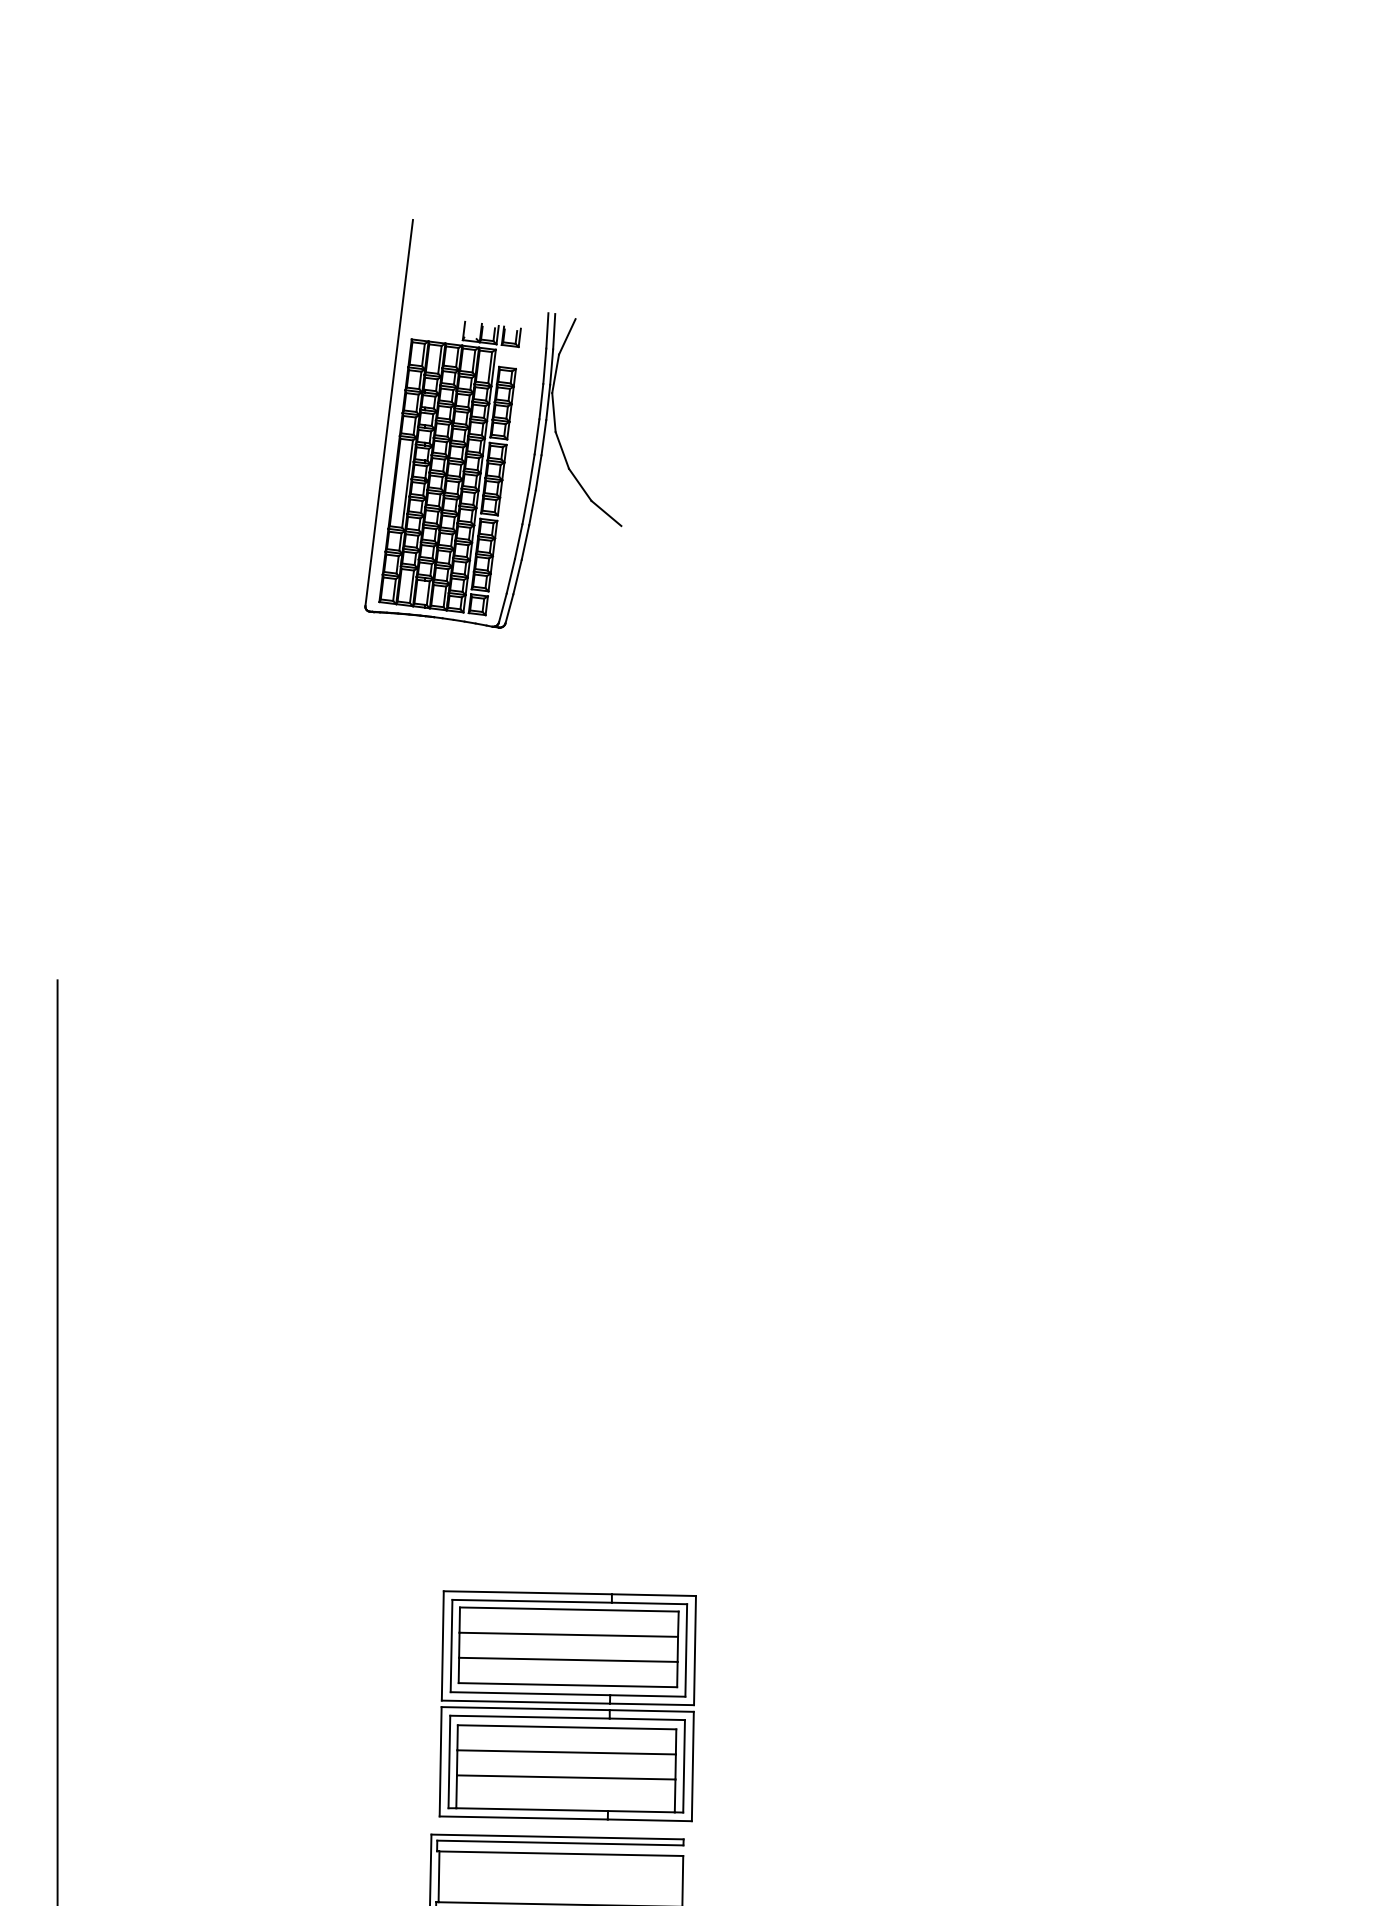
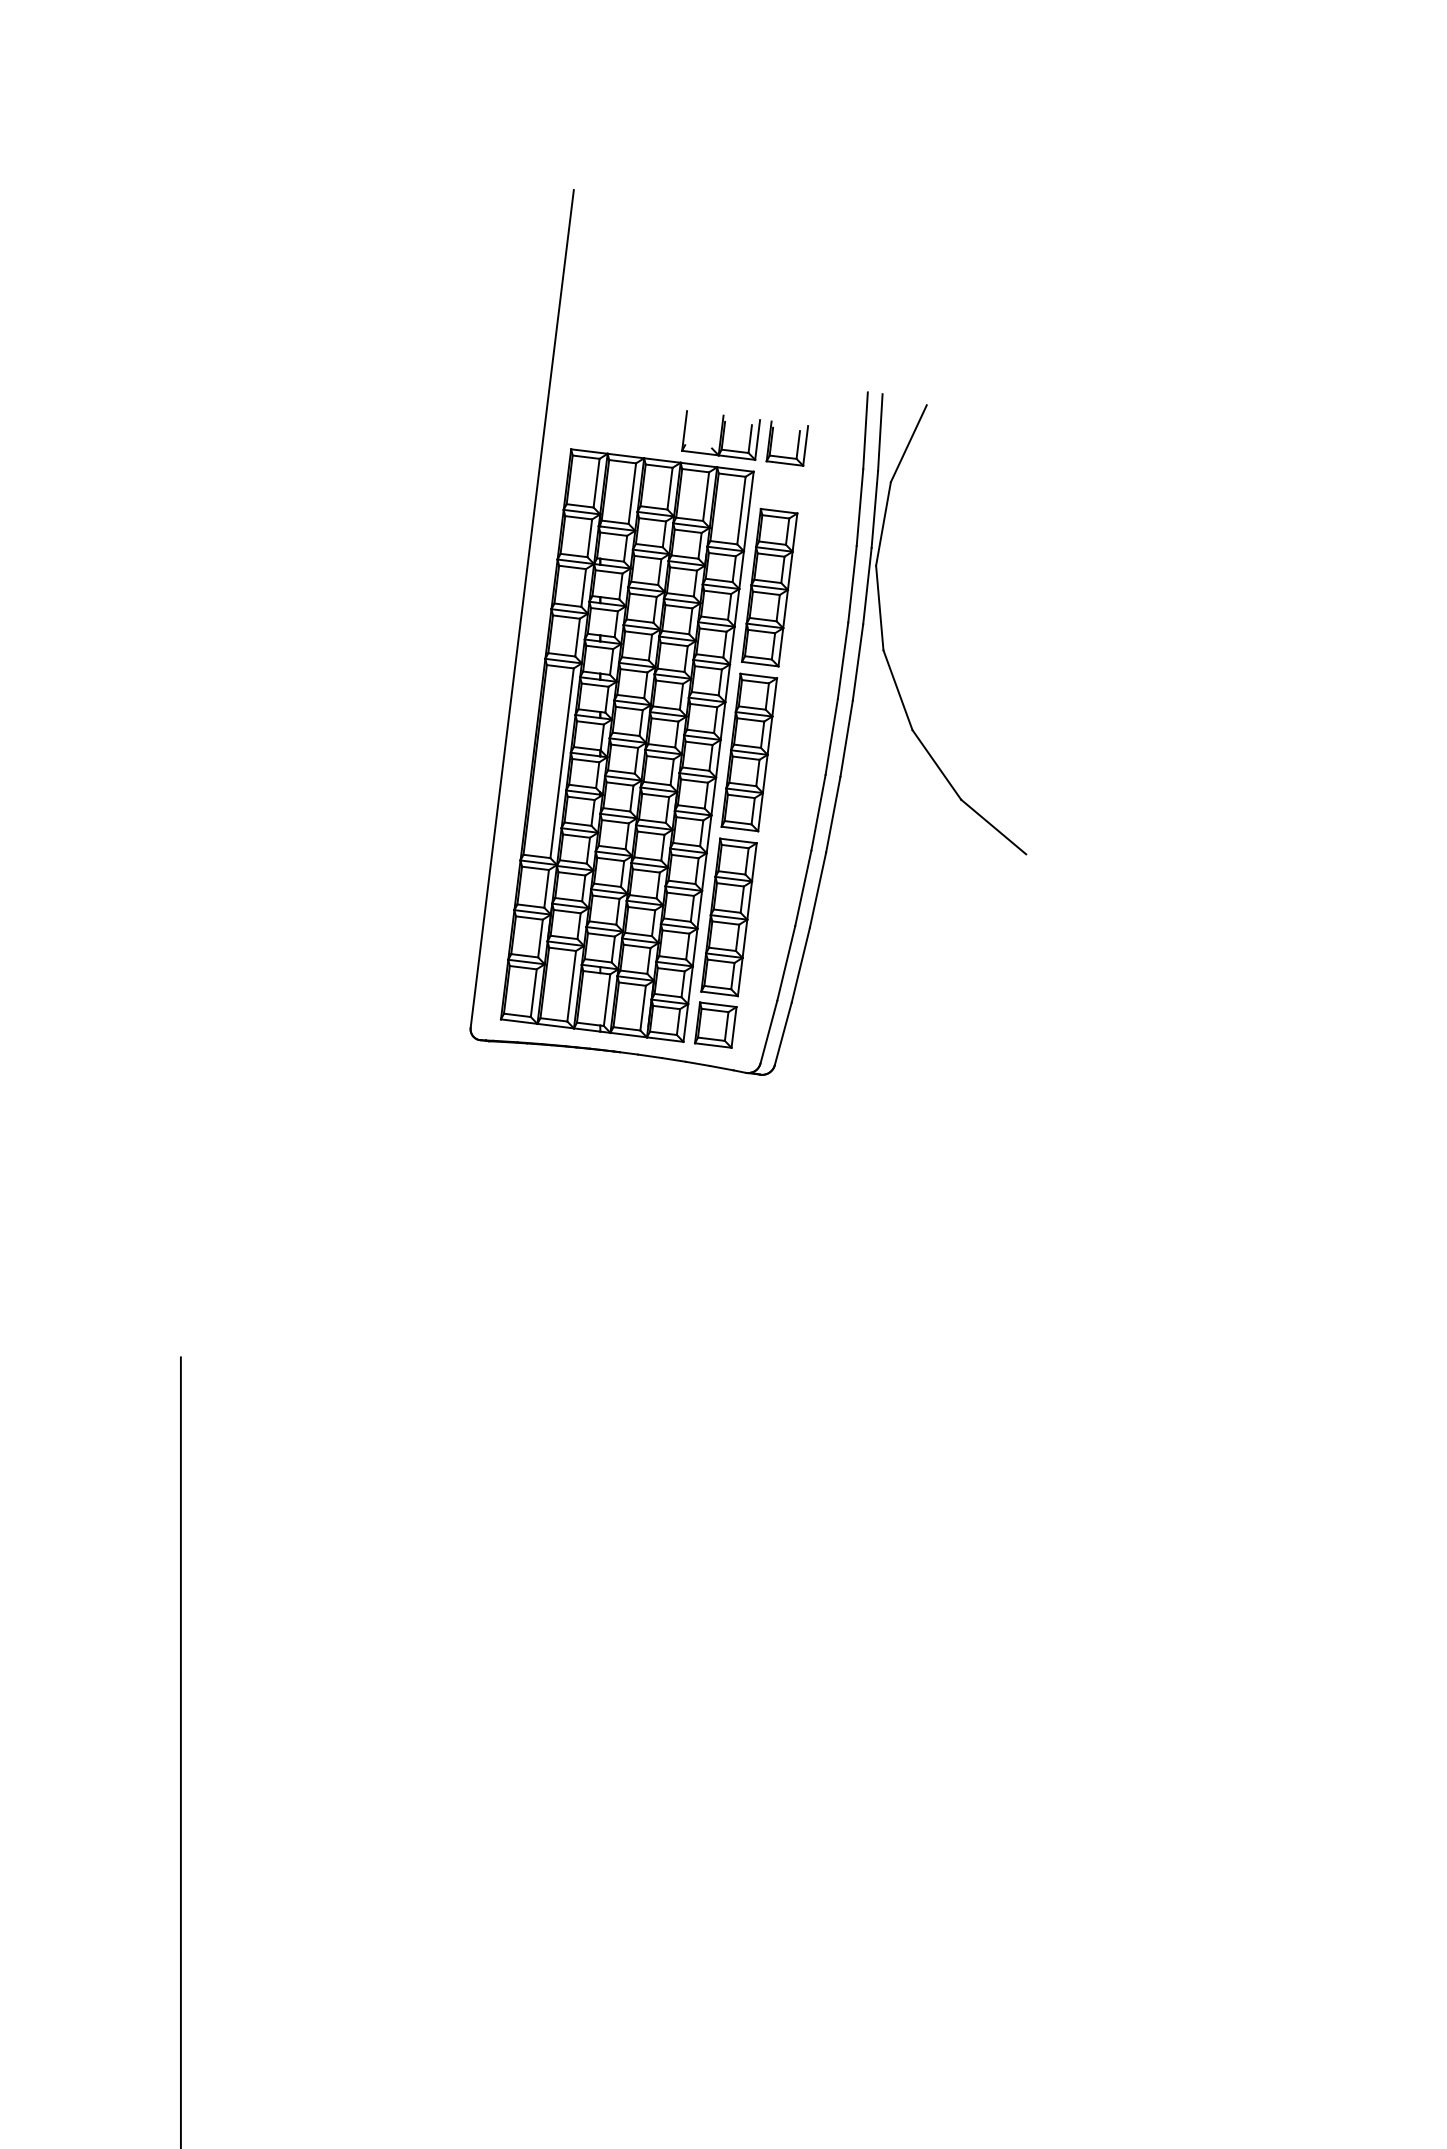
part: (493, 423) -> (748, 632), size x1.67

